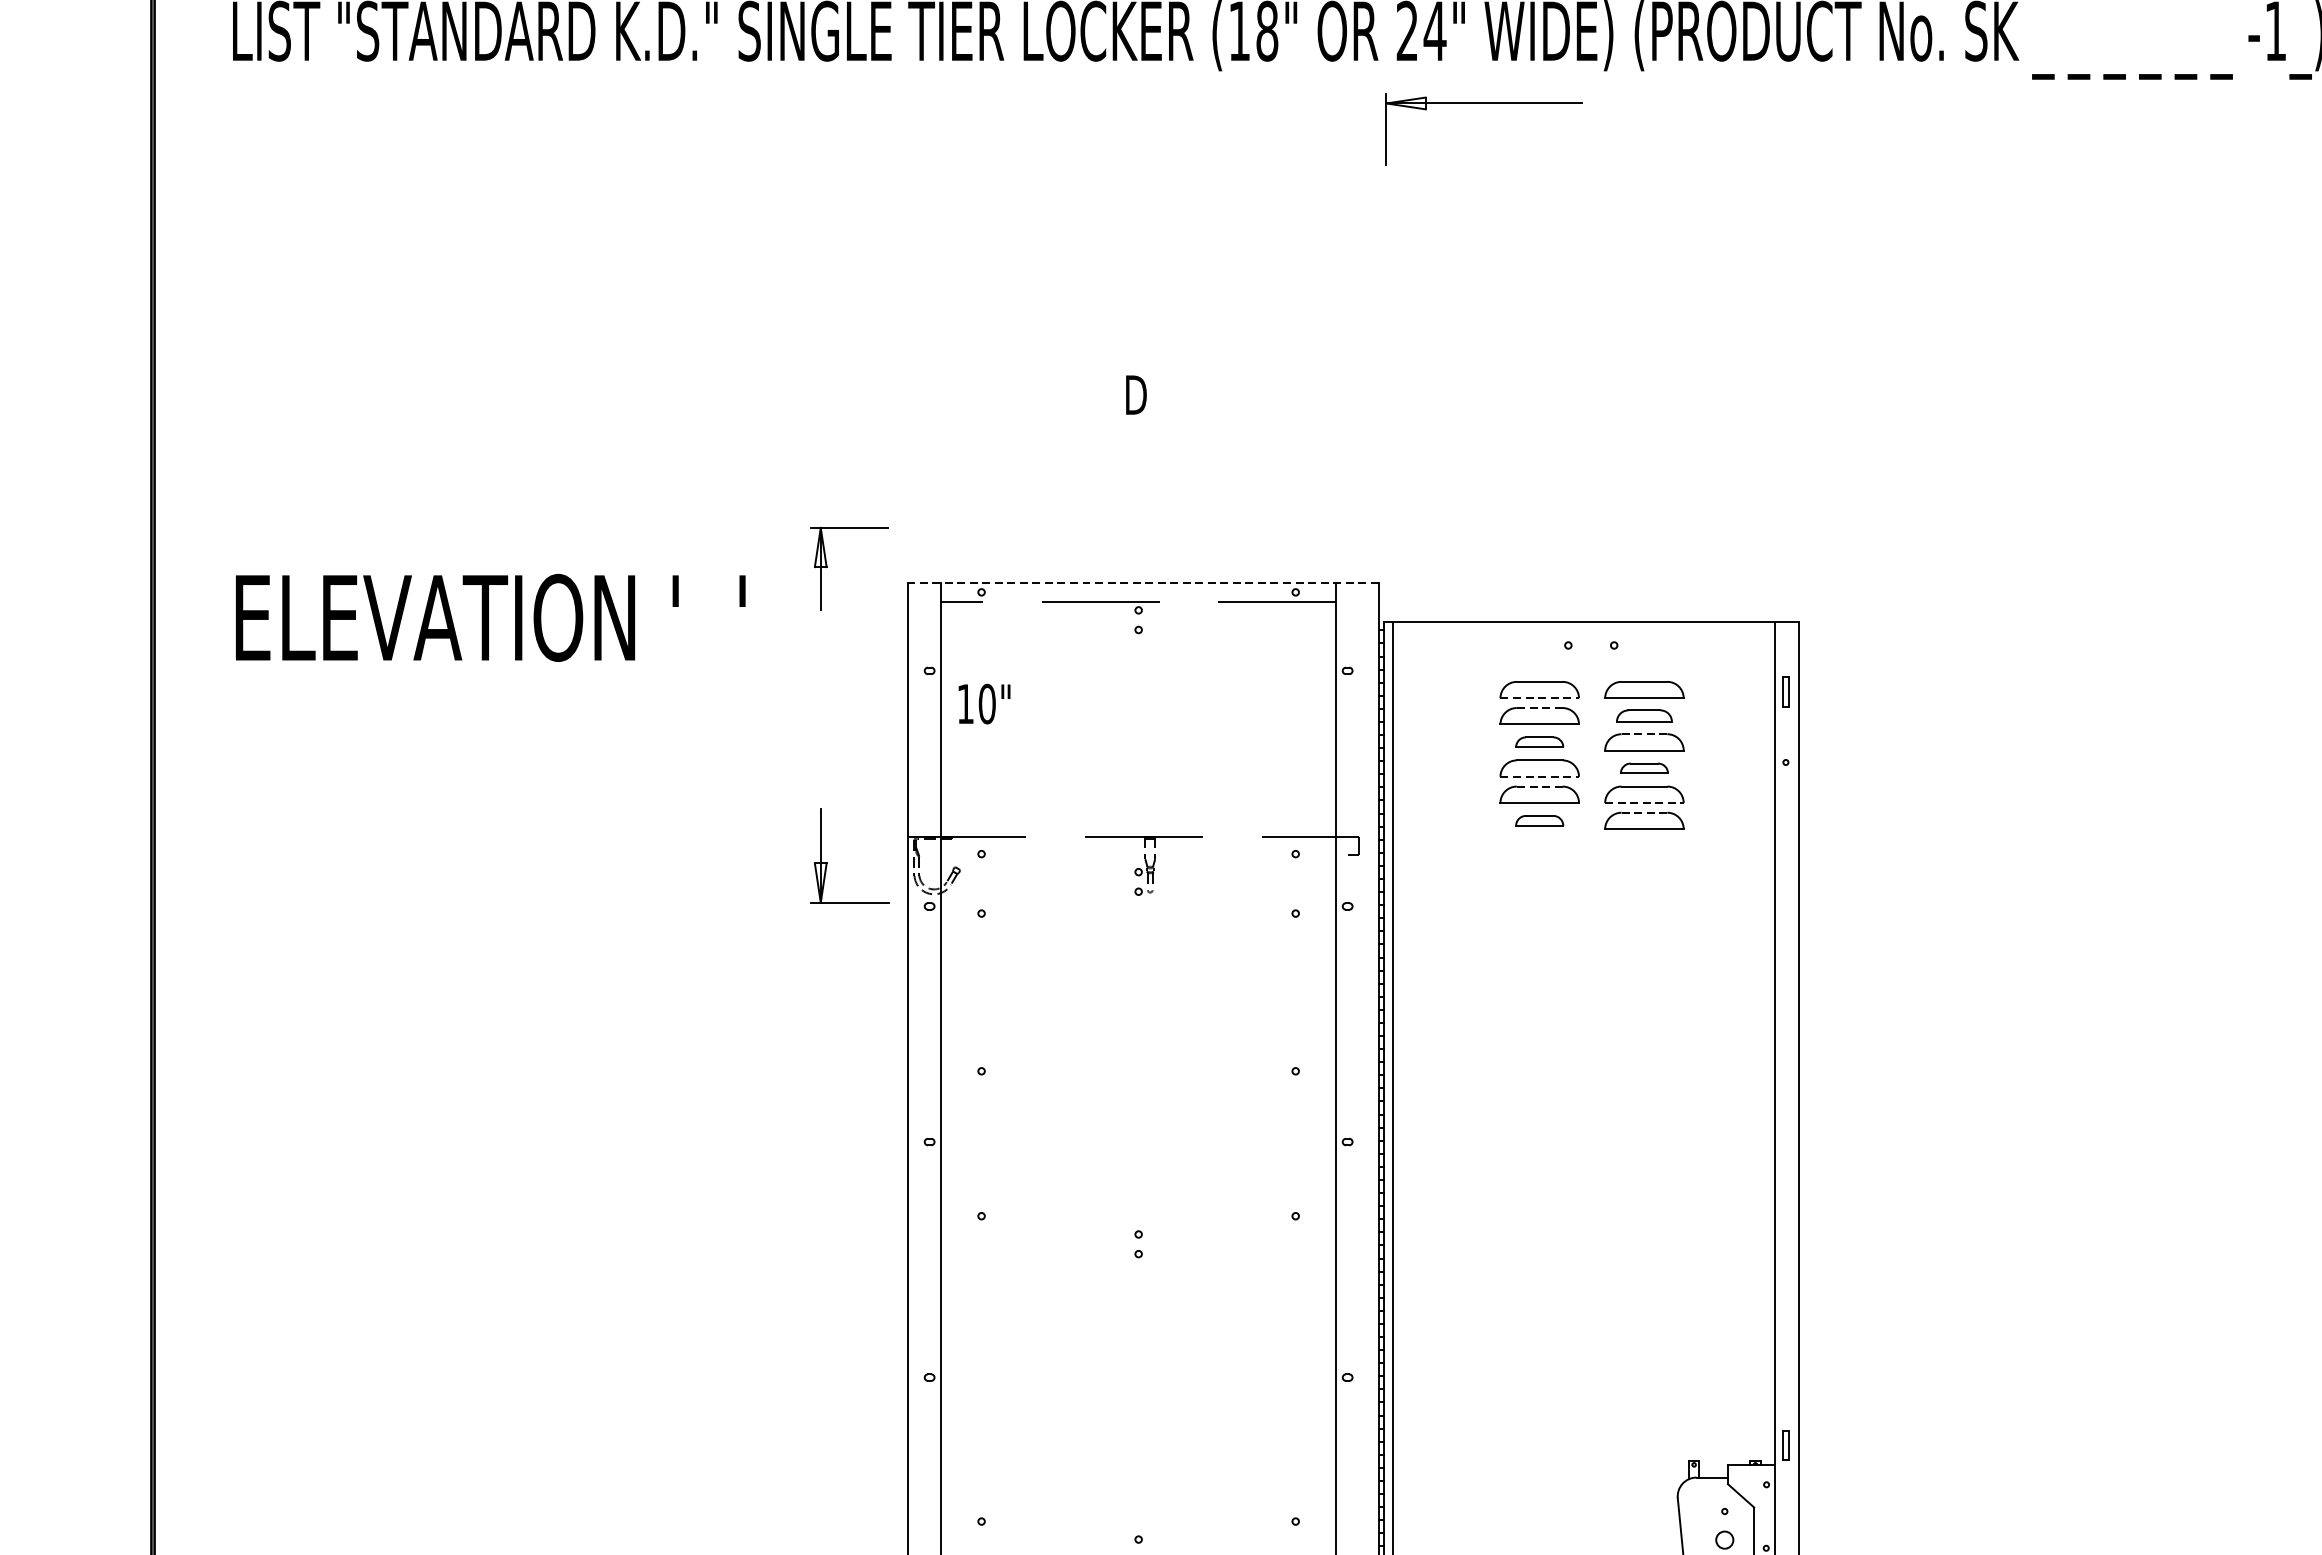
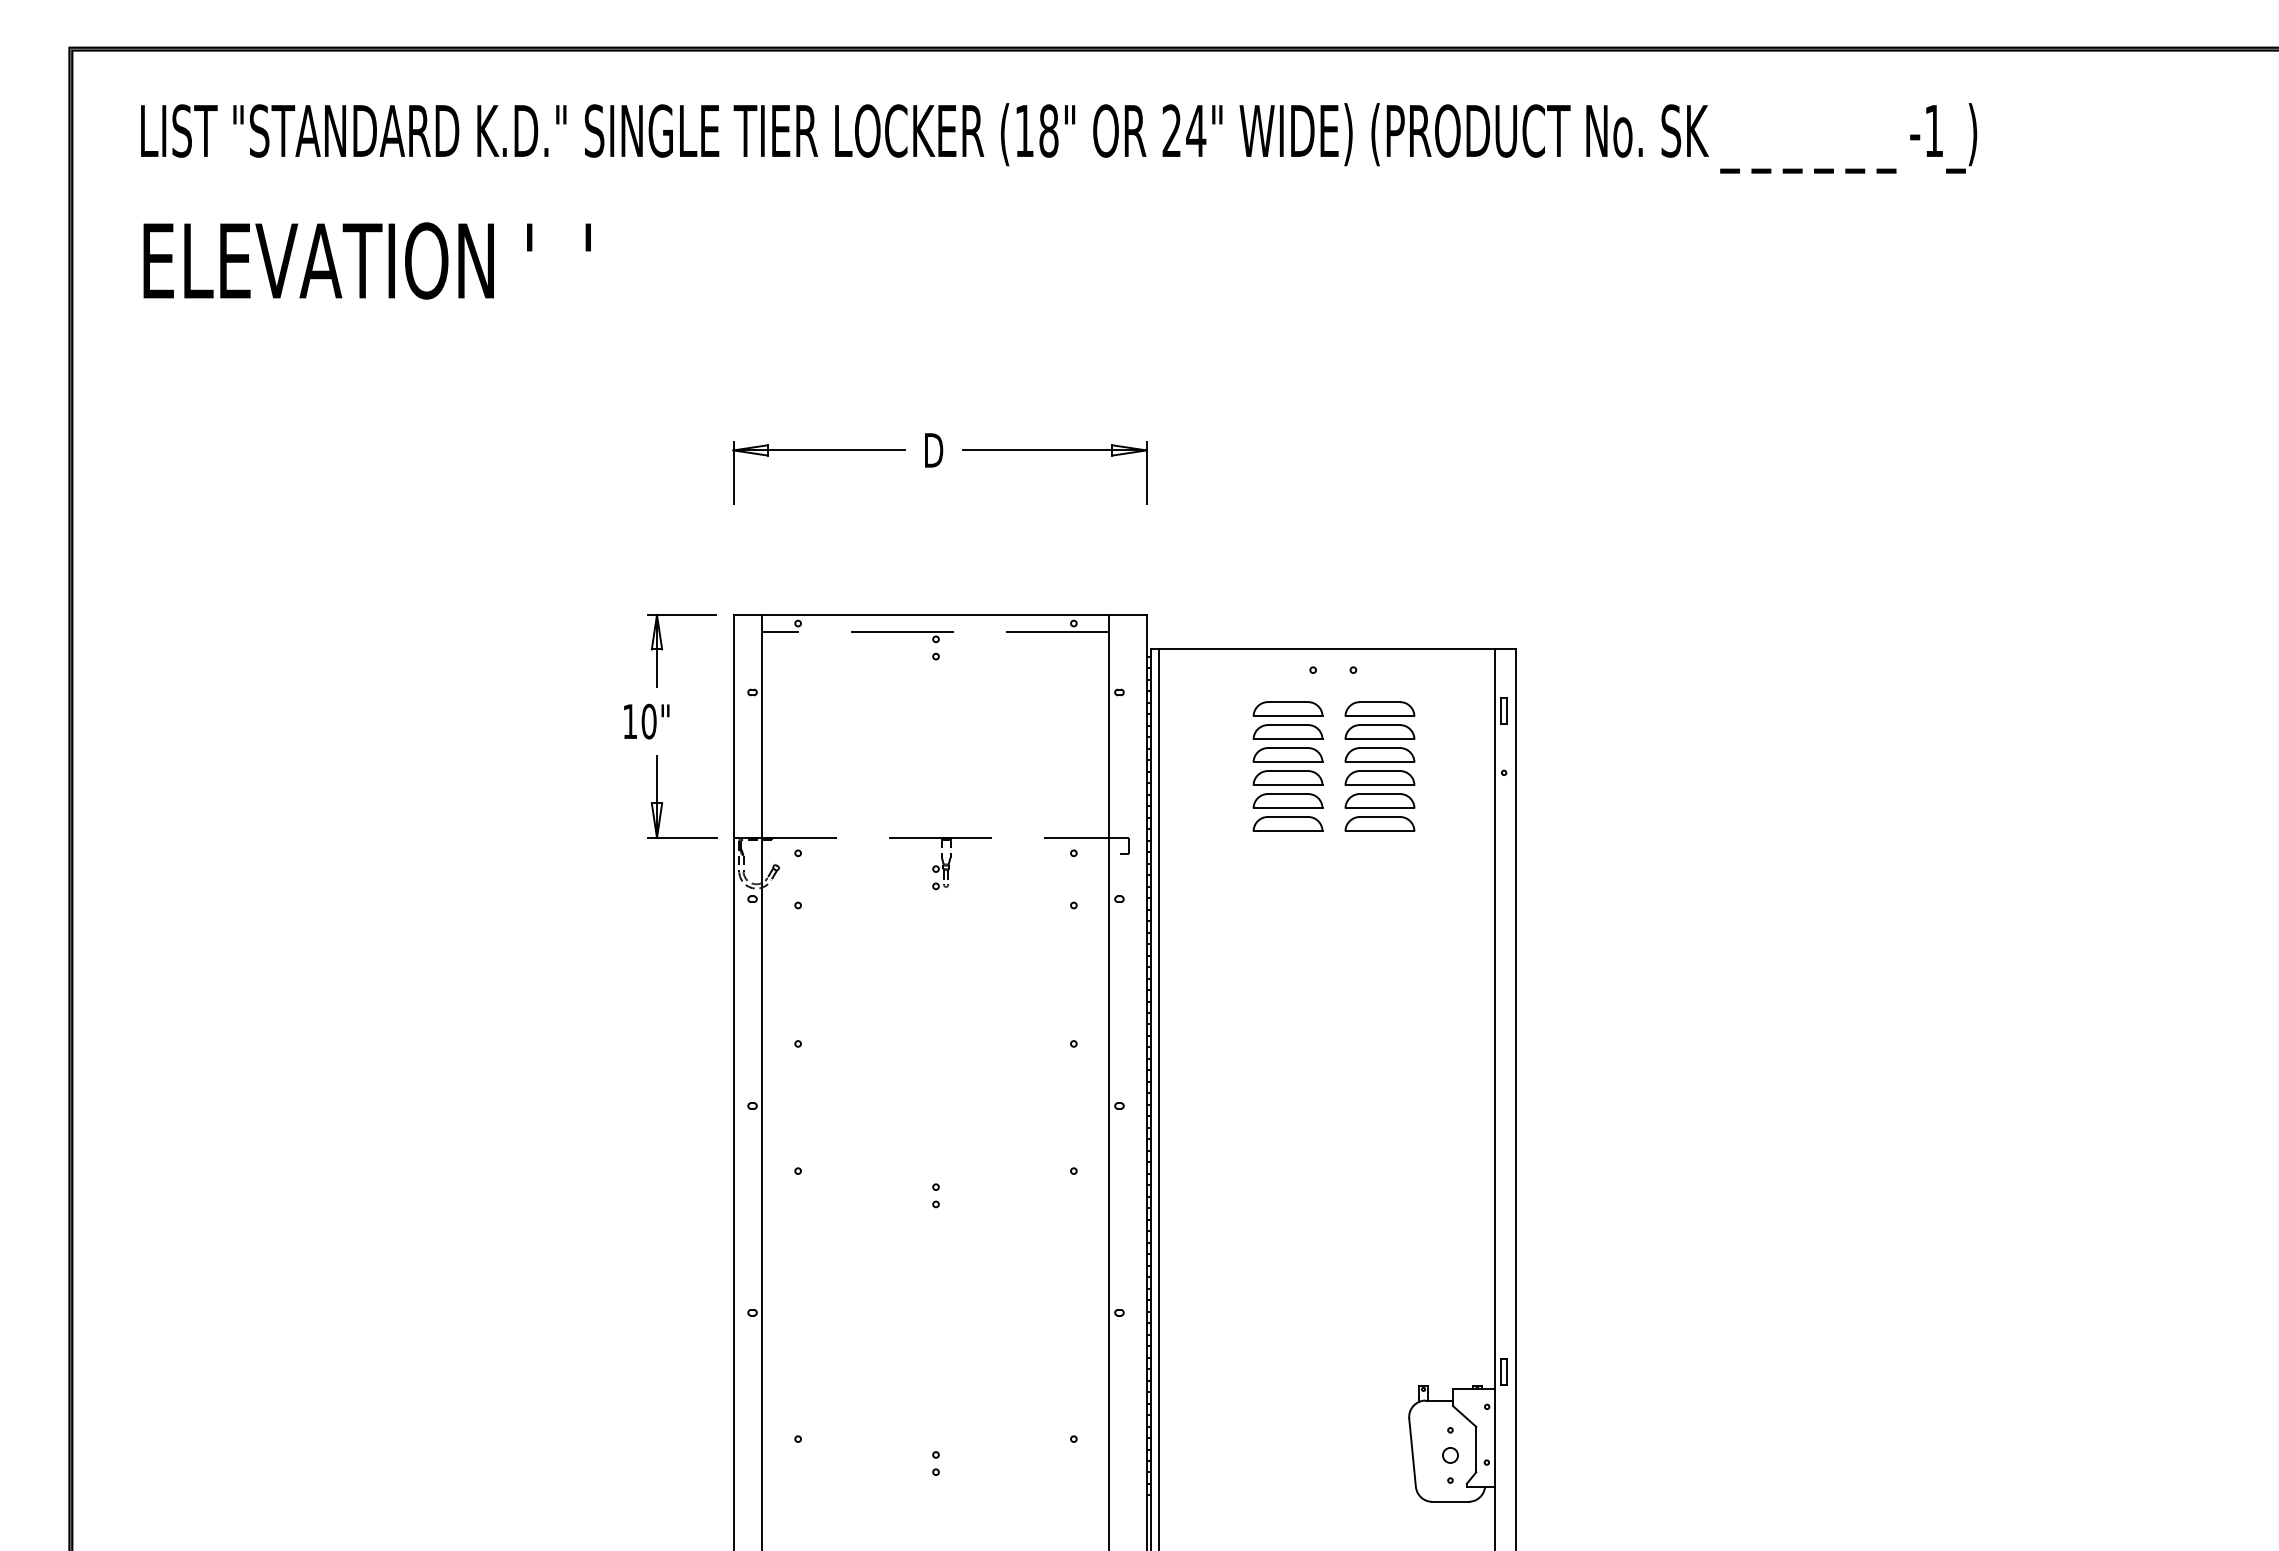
part: (1483, 103) -> (818, 450), moved
part: (1273, 395) -> (1054, 450), added
part: (828, 567) -> (663, 649), moved
line: (1143, 582) -> (940, 614), dashed -> solid
text: (489, 617) -> (366, 260), moved
line: (1540, 698) -> (1288, 716), dashed -> solid
text: (984, 703) -> (646, 721), moved
line: (1539, 708) -> (1287, 725), dashed -> solid
part: (1643, 715) -> (1379, 731), size x1.43
line: (1643, 734) -> (1379, 748), dashed -> solid
part: (1539, 741) -> (1287, 754), size x1.67
part: (1643, 767) -> (1379, 777), size x1.67
line: (1540, 776) -> (1288, 785), dashed -> solid
line: (1539, 787) -> (1287, 794), dashed -> solid
line: (1645, 803) -> (1380, 808), dashed -> solid
line: (1643, 812) -> (1379, 816), dashed -> solid
part: (1539, 820) -> (1287, 823), size x1.67
part: (828, 863) -> (663, 803), moved

